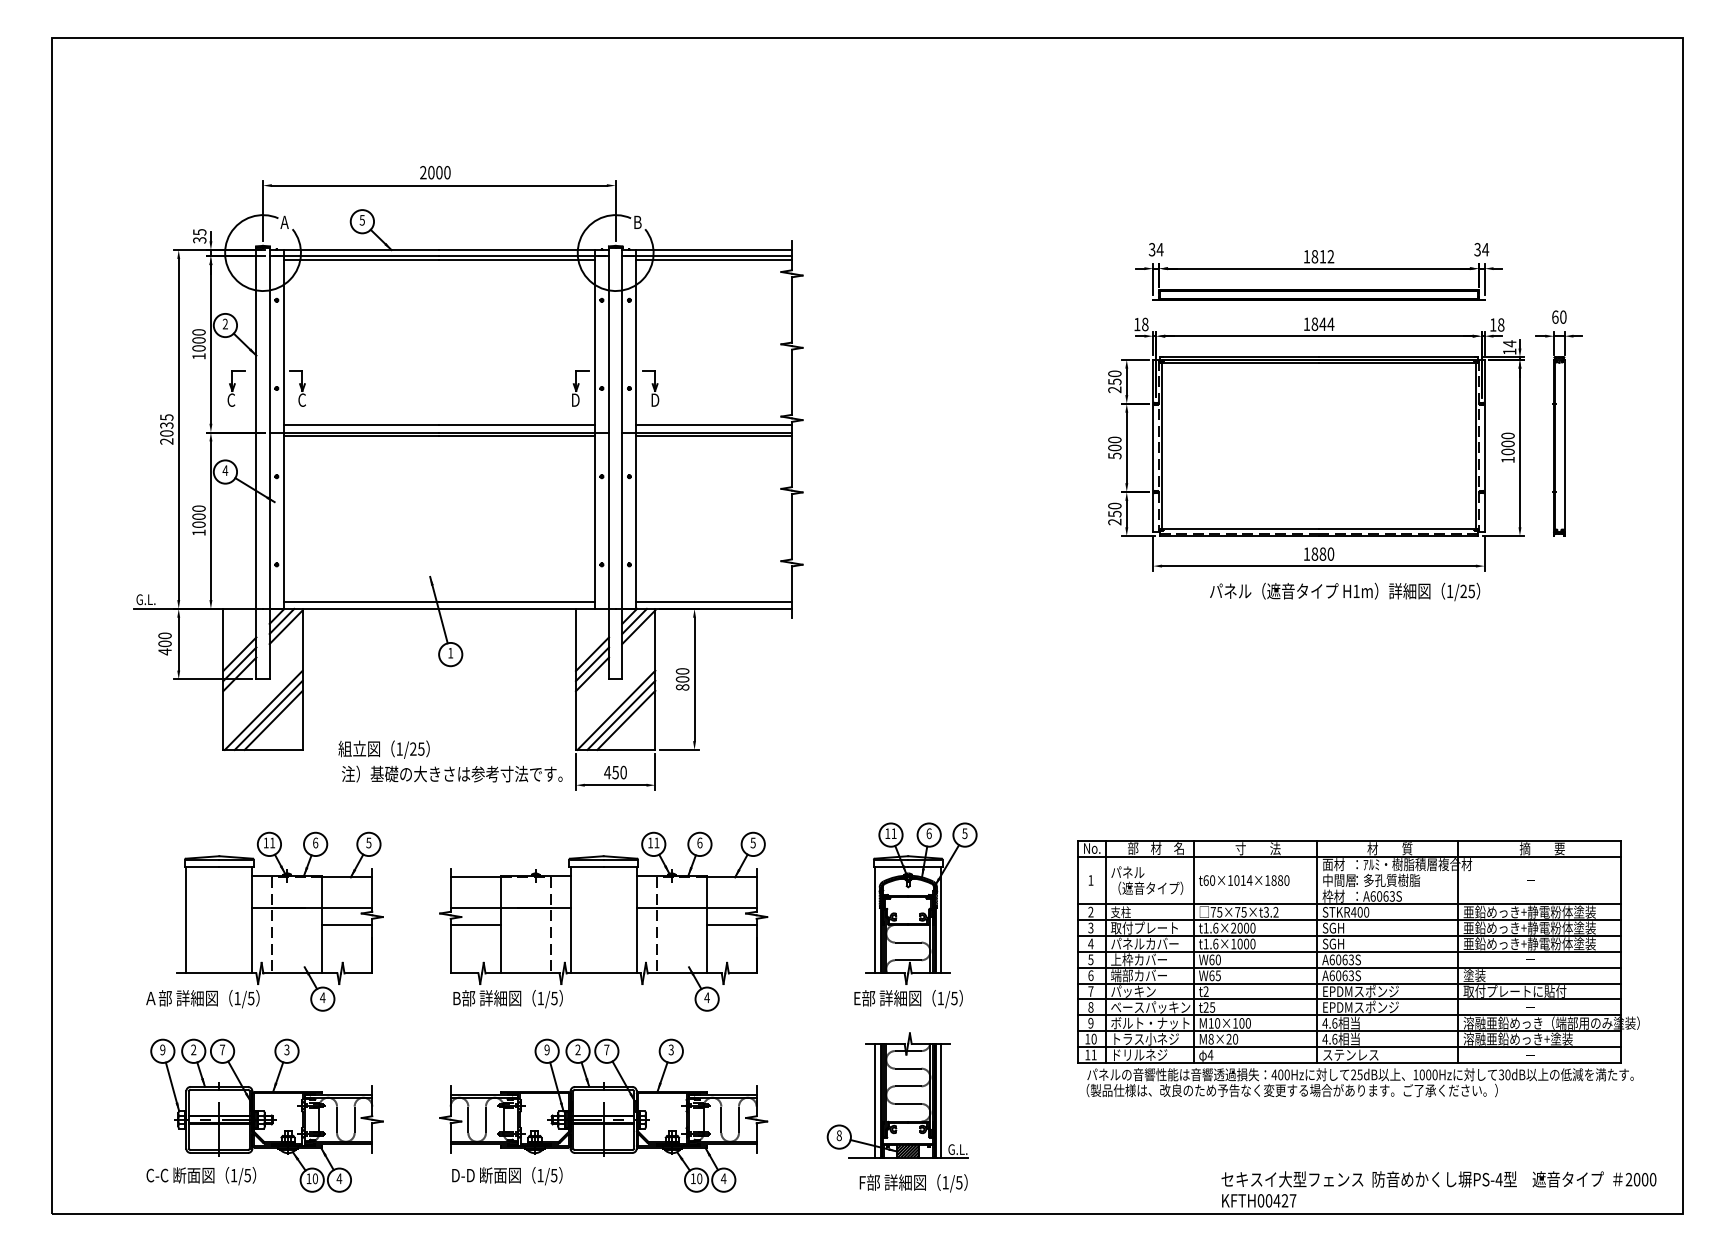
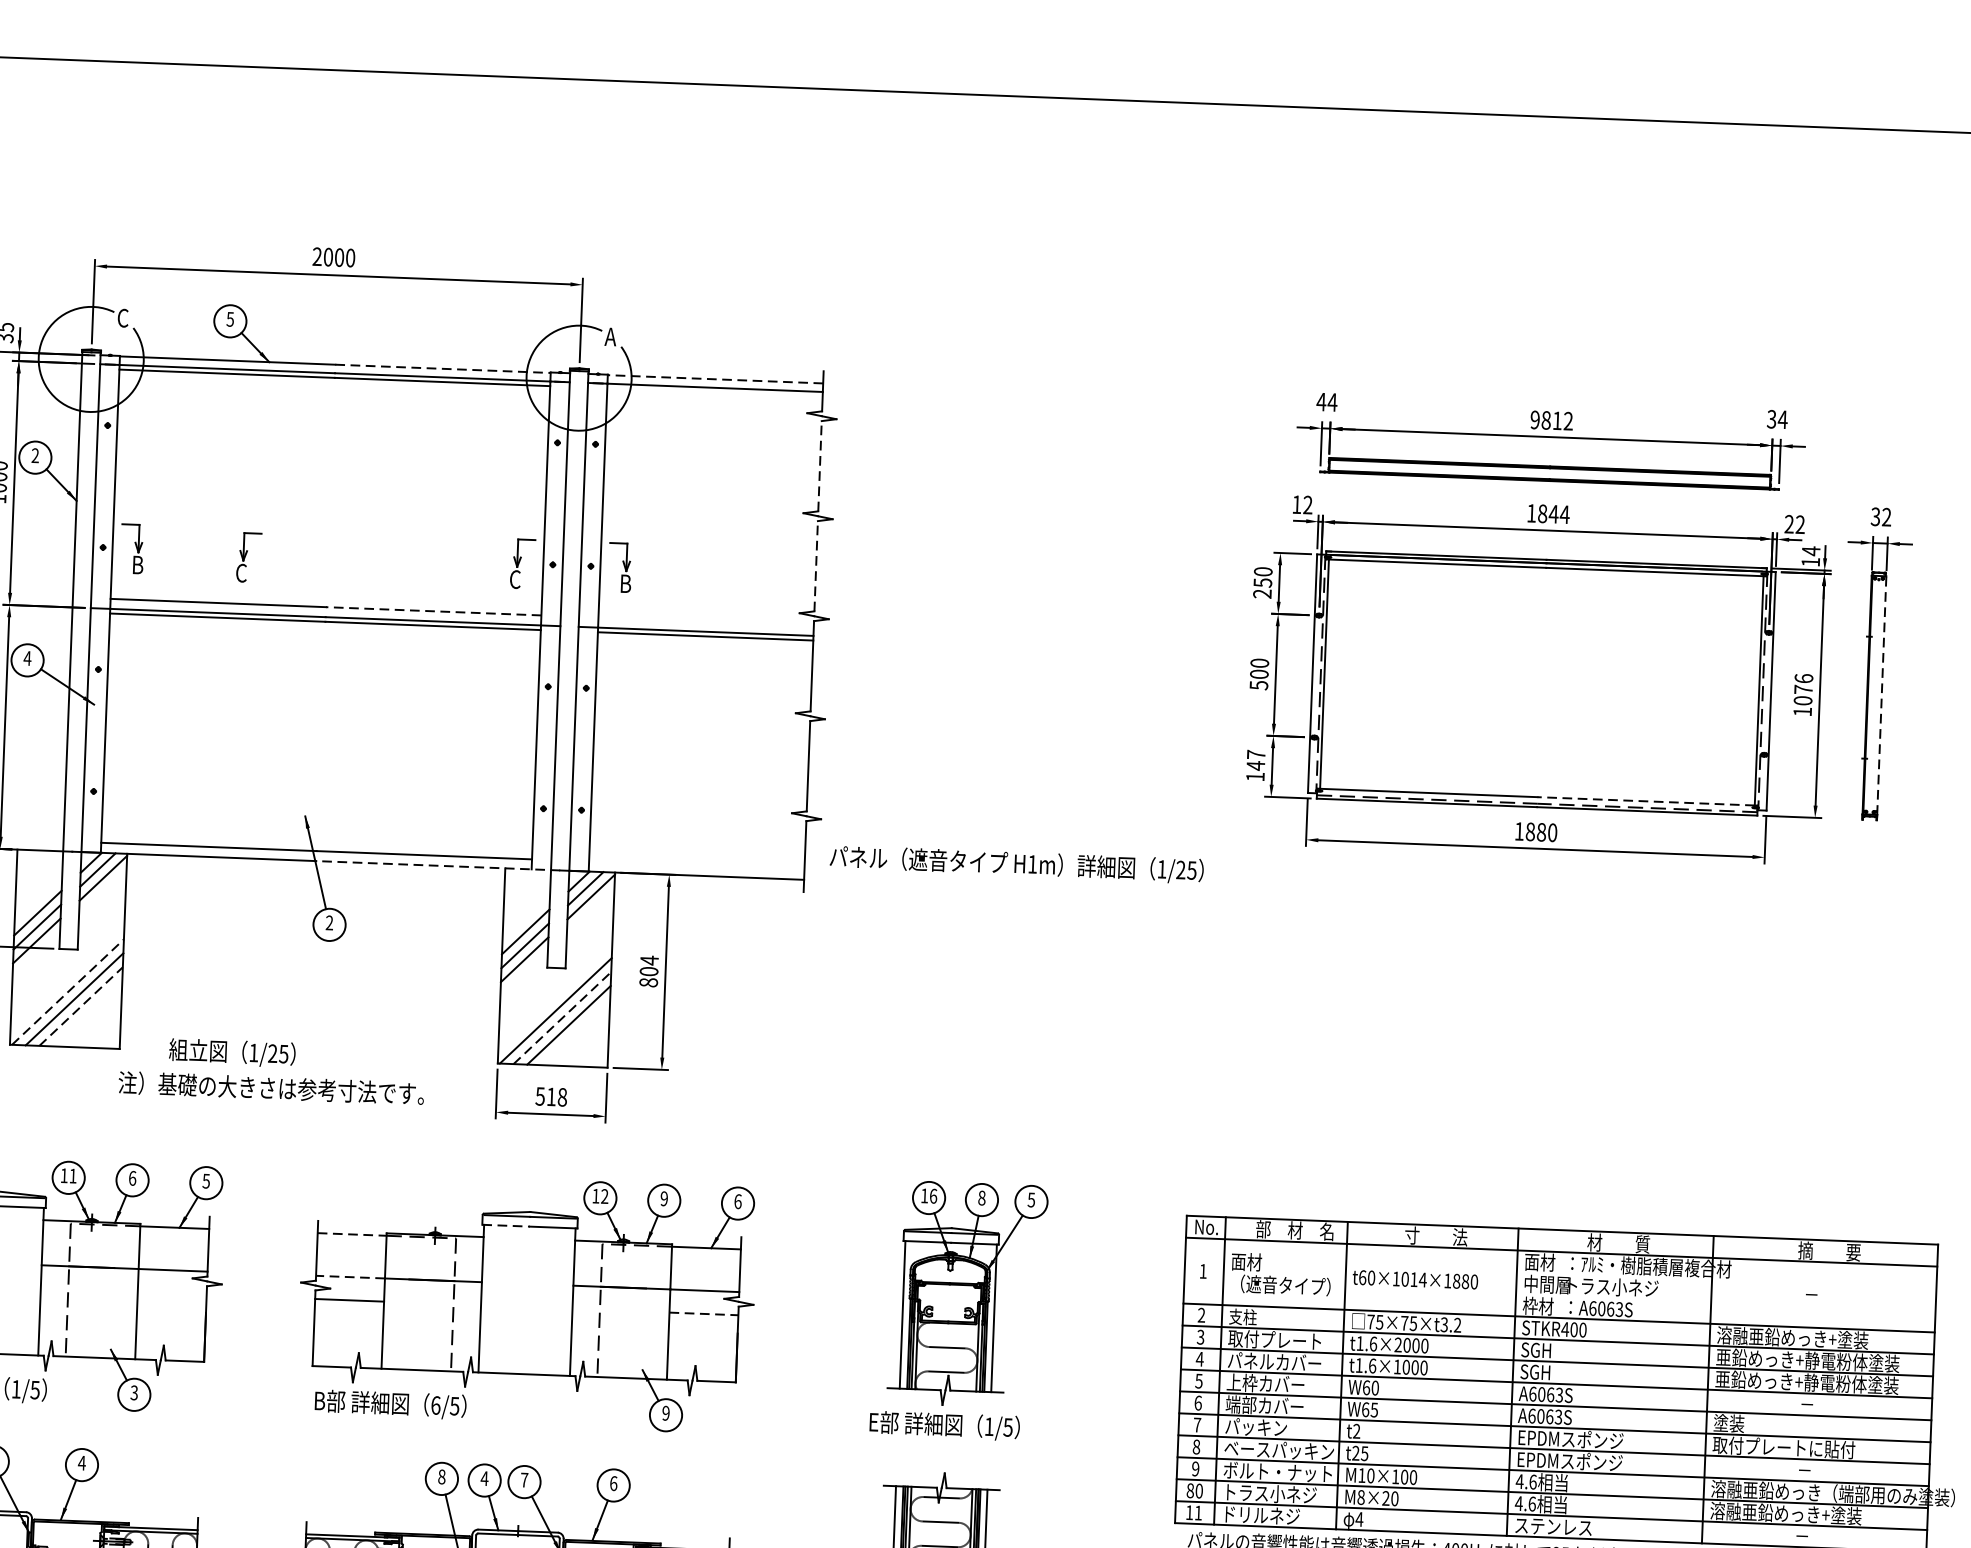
text: (637, 221) -> (610, 335), B -> A
text: (284, 222) -> (122, 318), A -> C
text: (1151, 249) -> (1320, 401), 34 -> 44
line: (517, 250) -> (443, 369), solid -> dashed
line: (714, 250) -> (715, 379), solid -> dashed
text: (1306, 256) -> (1534, 419), 1812 -> 9812
line: (713, 259) -> (714, 392), removed
line: (791, 309) -> (819, 465), solid -> dashed
text: (1559, 316) -> (1881, 516), 60 -> 32
text: (1145, 324) -> (1308, 505), 18 -> 12
text: (1497, 324) -> (1795, 523), 18 -> 22
line: (791, 382) -> (815, 566), solid -> dashed
part: (236, 388) -> (249, 557), moved
text: (302, 399) -> (138, 564), C -> B
text: (575, 399) -> (515, 578), D -> C
text: (656, 399) -> (627, 582), D -> B
line: (517, 425) -> (434, 611), solid -> dashed
line: (713, 425) -> (705, 621), removed
text: (1507, 439) -> (1803, 683), 1000 -> 1076
line: (1564, 445) -> (1881, 694), solid -> dashed
text: (1114, 513) -> (1255, 764), 250 -> 147
line: (1397, 528) -> (1646, 800), solid -> dashed
text: (1345, 591) -> (1017, 863), moved
line: (713, 601) -> (695, 865), removed
line: (527, 608) -> (438, 865), solid -> dashed
text: (450, 652) -> (329, 921), 1 -> 2
text: (682, 671) -> (649, 960), 800 -> 804
line: (263, 710) -> (67, 992), solid -> dashed
line: (621, 715) -> (562, 1018), solid -> dashed
line: (274, 720) -> (82, 1006), solid -> dashed
text: (615, 772) -> (551, 1096), 450 -> 518
text: (452, 773) -> (271, 1087), moved
text: (893, 833) -> (932, 1195), 11 -> 16
text: (928, 833) -> (981, 1197), 6 -> 8
text: (656, 842) -> (604, 1195), 11 -> 12
text: (699, 842) -> (663, 1198), 6 -> 9
text: (752, 842) -> (737, 1200), 5 -> 6
line: (586, 866) -> (506, 1225), solid -> dashed
text: (1127, 871) -> (1254, 1260), パネル -> 面材
line: (475, 877) -> (351, 1234), solid -> dashed
text: (1387, 879) -> (1613, 1285), ：多孔質樹脂 -> トラス小ネジ
line: (475, 908) -> (350, 1277), solid -> dashed
text: (1529, 911) -> (1808, 1337), 亜鉛めっき+静電粉体塗装 -> 溶融亜鉛めっき+塗装
line: (347, 924) -> (172, 1292), removed
line: (731, 924) -> (703, 1313), solid -> dashed
text: (322, 997) -> (133, 1392), 4 -> 3
text: (706, 997) -> (665, 1412), 4 -> 9
text: (540, 998) -> (435, 1405), 1/5 -> 6/5
text: (1087, 1038) -> (1190, 1489), 10 -> 80
text: (286, 1049) -> (81, 1462), 3 -> 4
text: (546, 1049) -> (441, 1476), 9 -> 8
text: (577, 1049) -> (483, 1477), 2 -> 4
text: (670, 1049) -> (612, 1482), 3 -> 6

